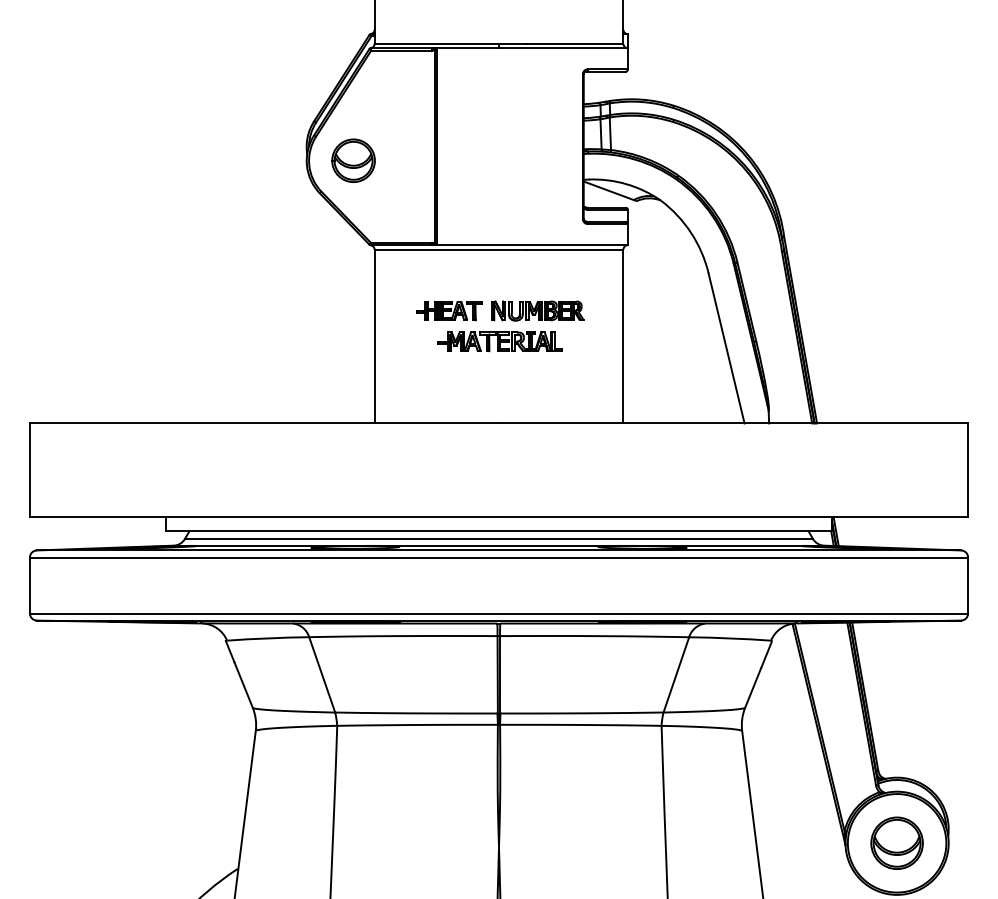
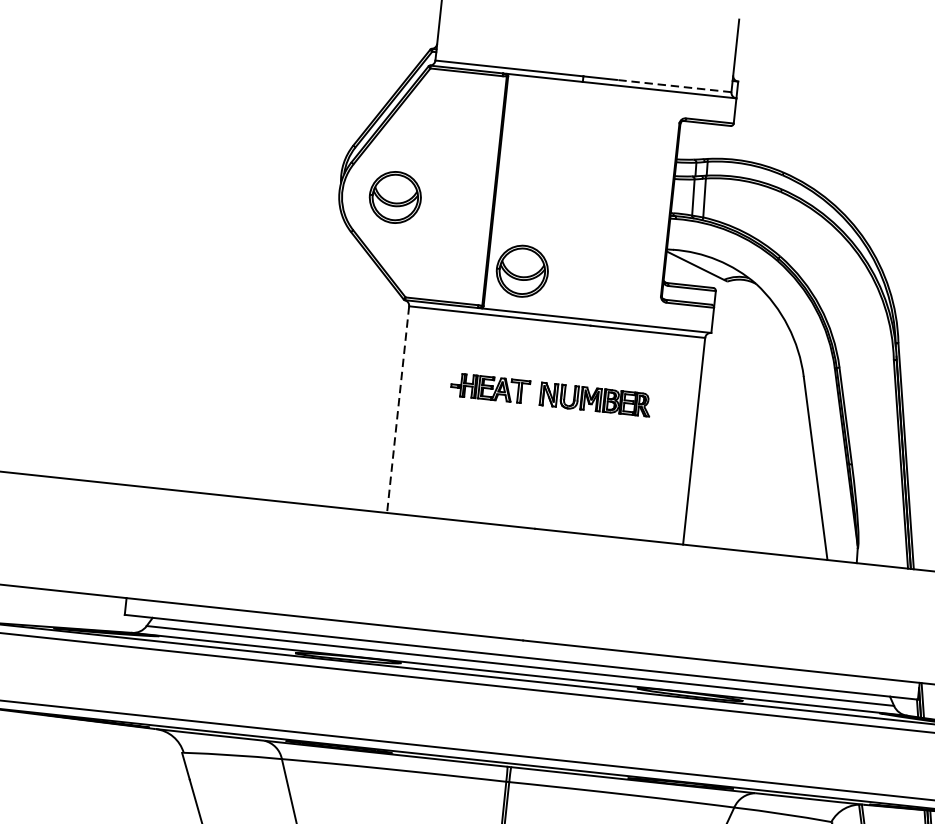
line: (574, 43) -> (673, 85), solid -> dashed
part: (465, 210) -> (522, 270), added
line: (374, 336) -> (397, 409), solid -> dashed
part: (499, 341) -> (546, 431), removed

